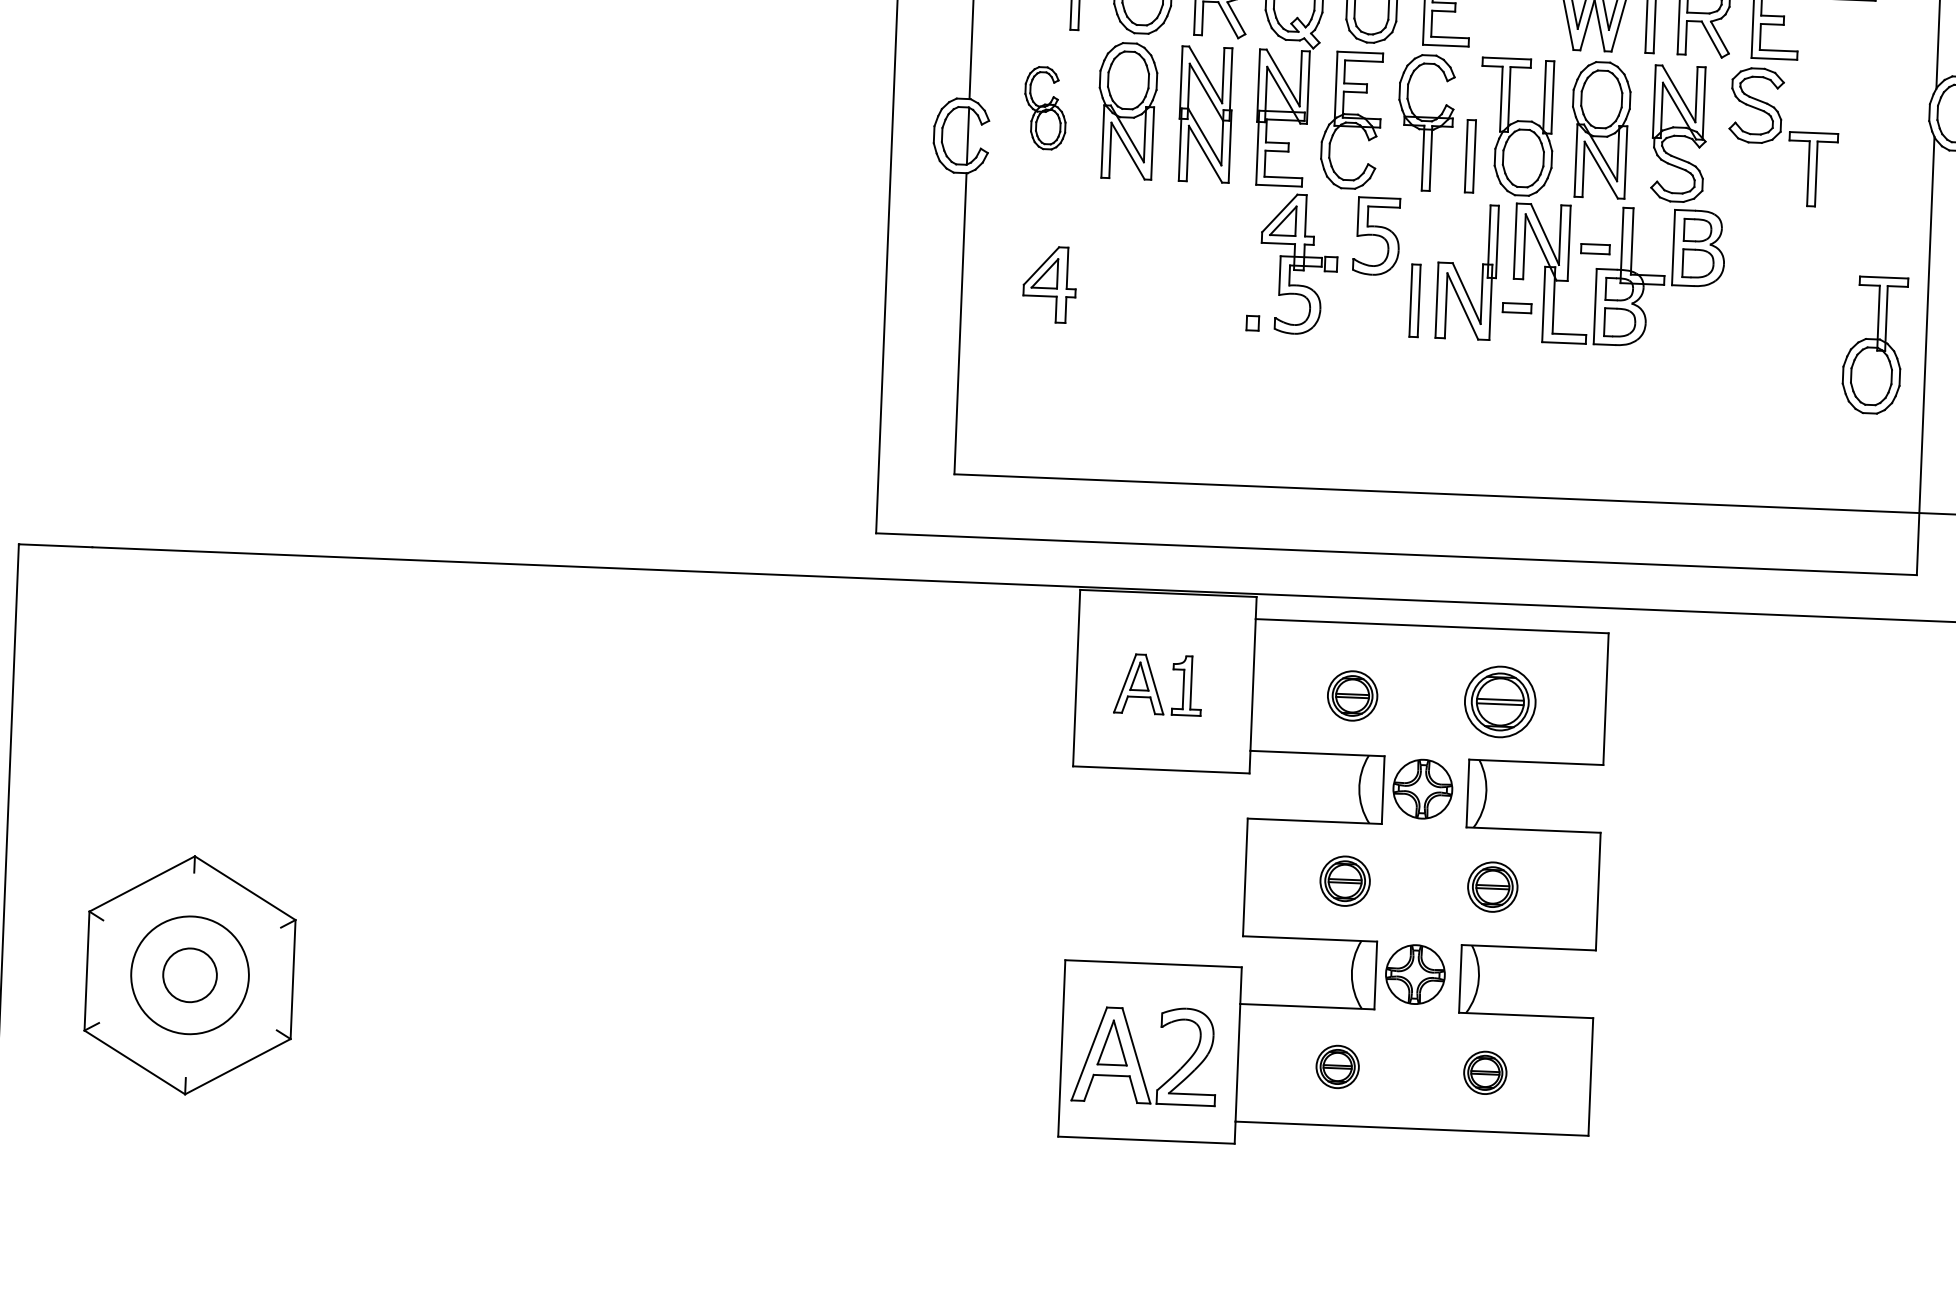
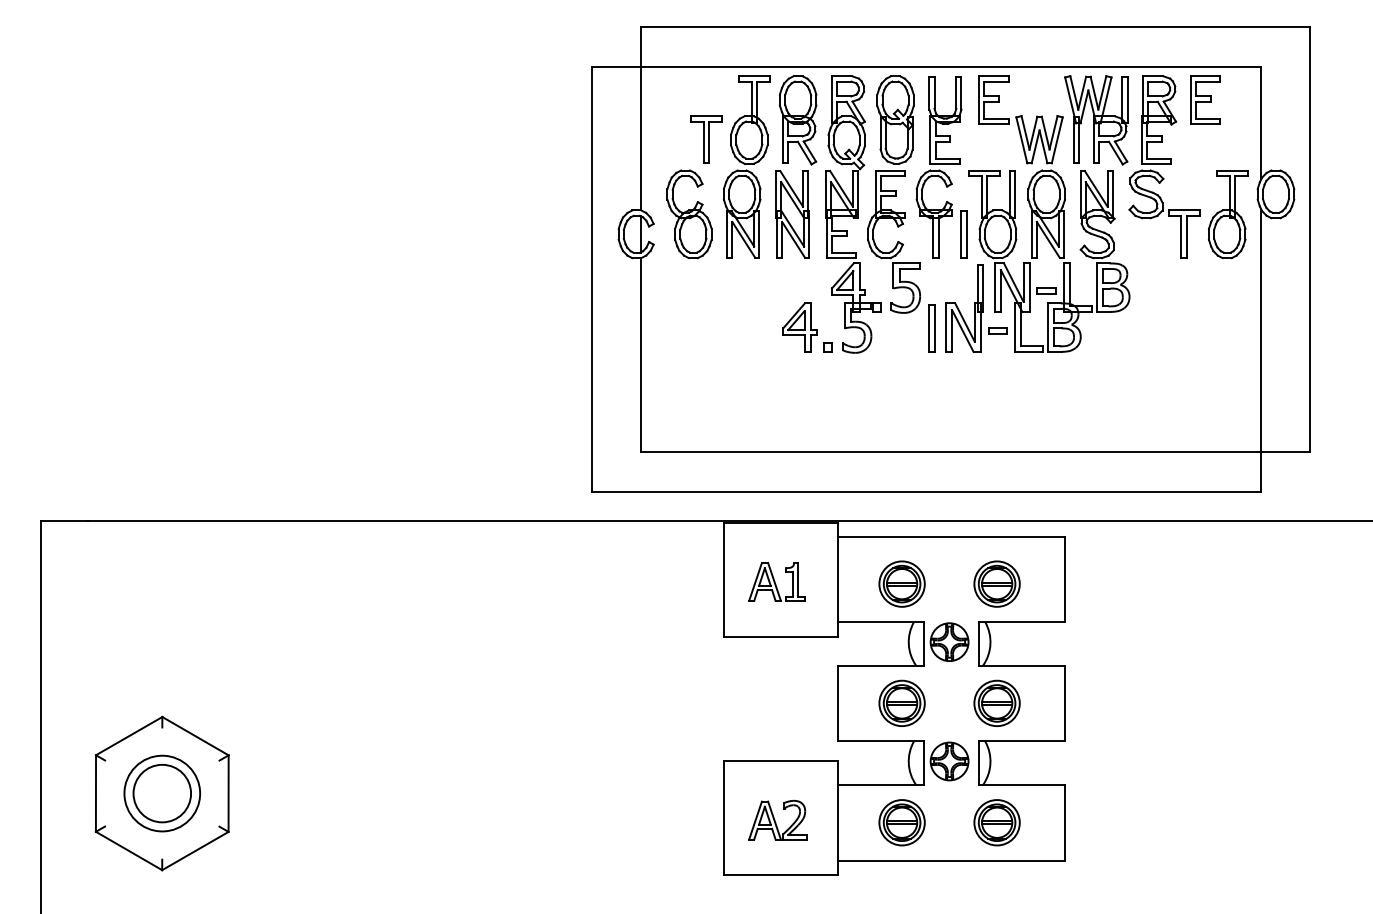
part: (1045, 108) -> (689, 214), size x1.67
part: (1049, 284) -> (799, 327), moved
part: (1874, 345) -> (1228, 214), moved
part: (1351, 695) -> (901, 583), size x1.43
part: (1344, 879) -> (901, 702), size x1.43
part: (1491, 885) -> (996, 702), size x1.43
circle: (190, 975) -> (162, 793), size x1.67
part: (1144, 1053) -> (777, 819), size x0.62
part: (1336, 1066) -> (901, 822), size x1.67
part: (1484, 1072) -> (996, 822), size x1.67

